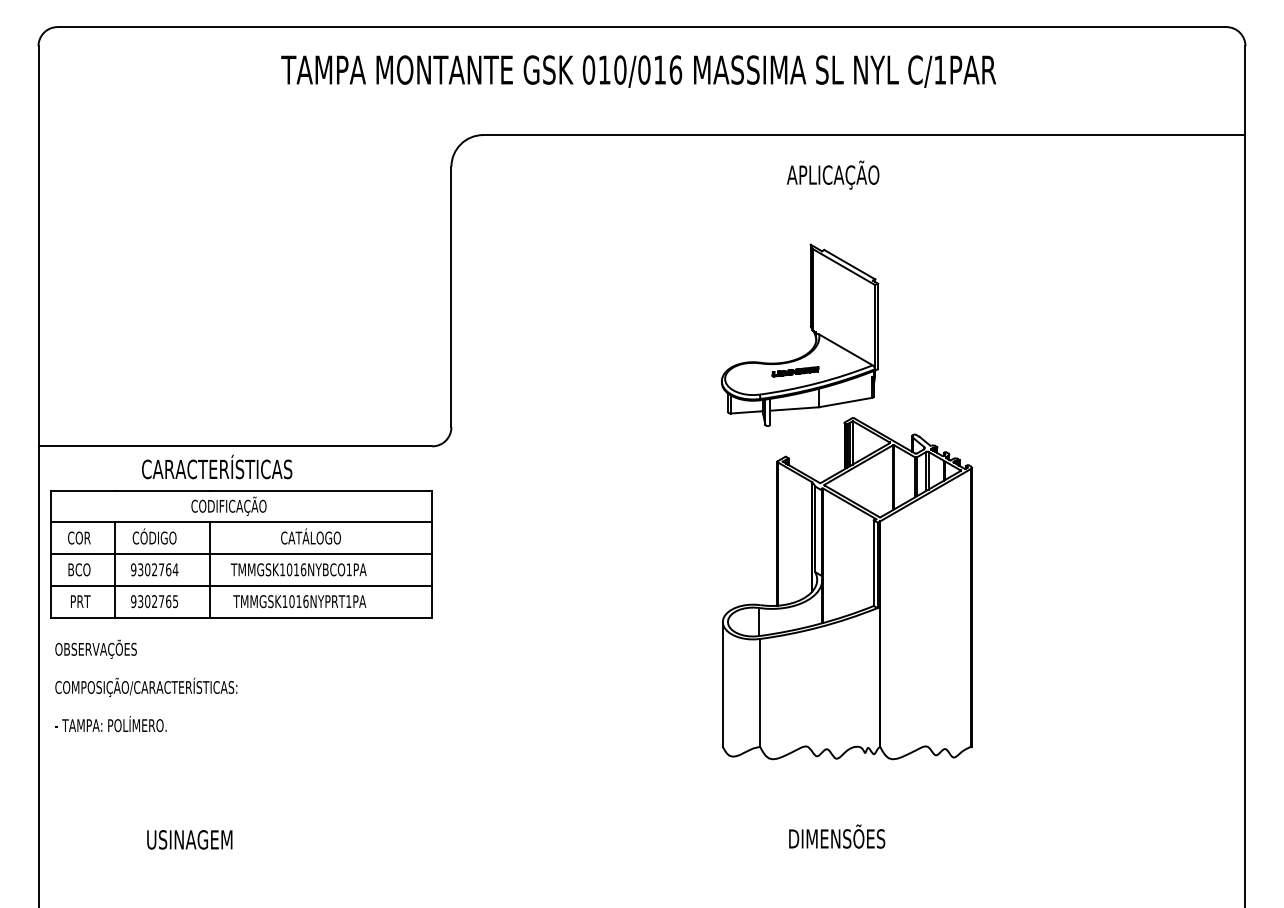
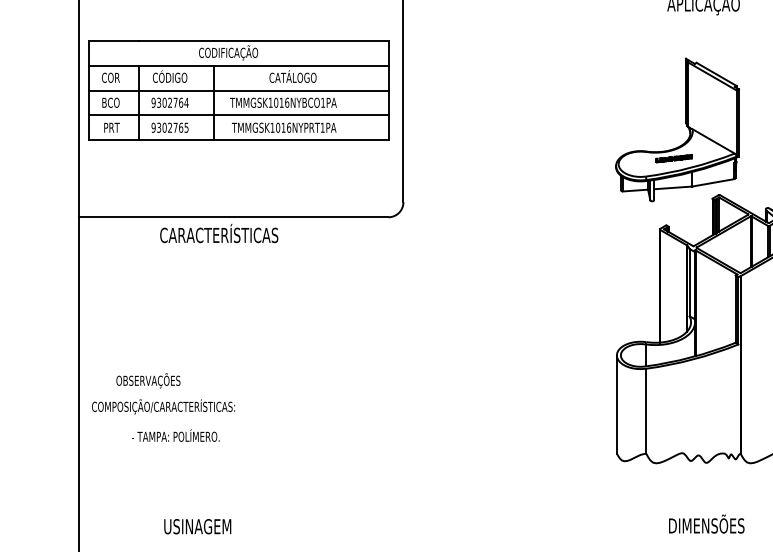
part: (241, 554) -> (238, 90), moved
text: (95, 648) -> (147, 380), moved
text: (110, 723) -> (175, 435), moved

